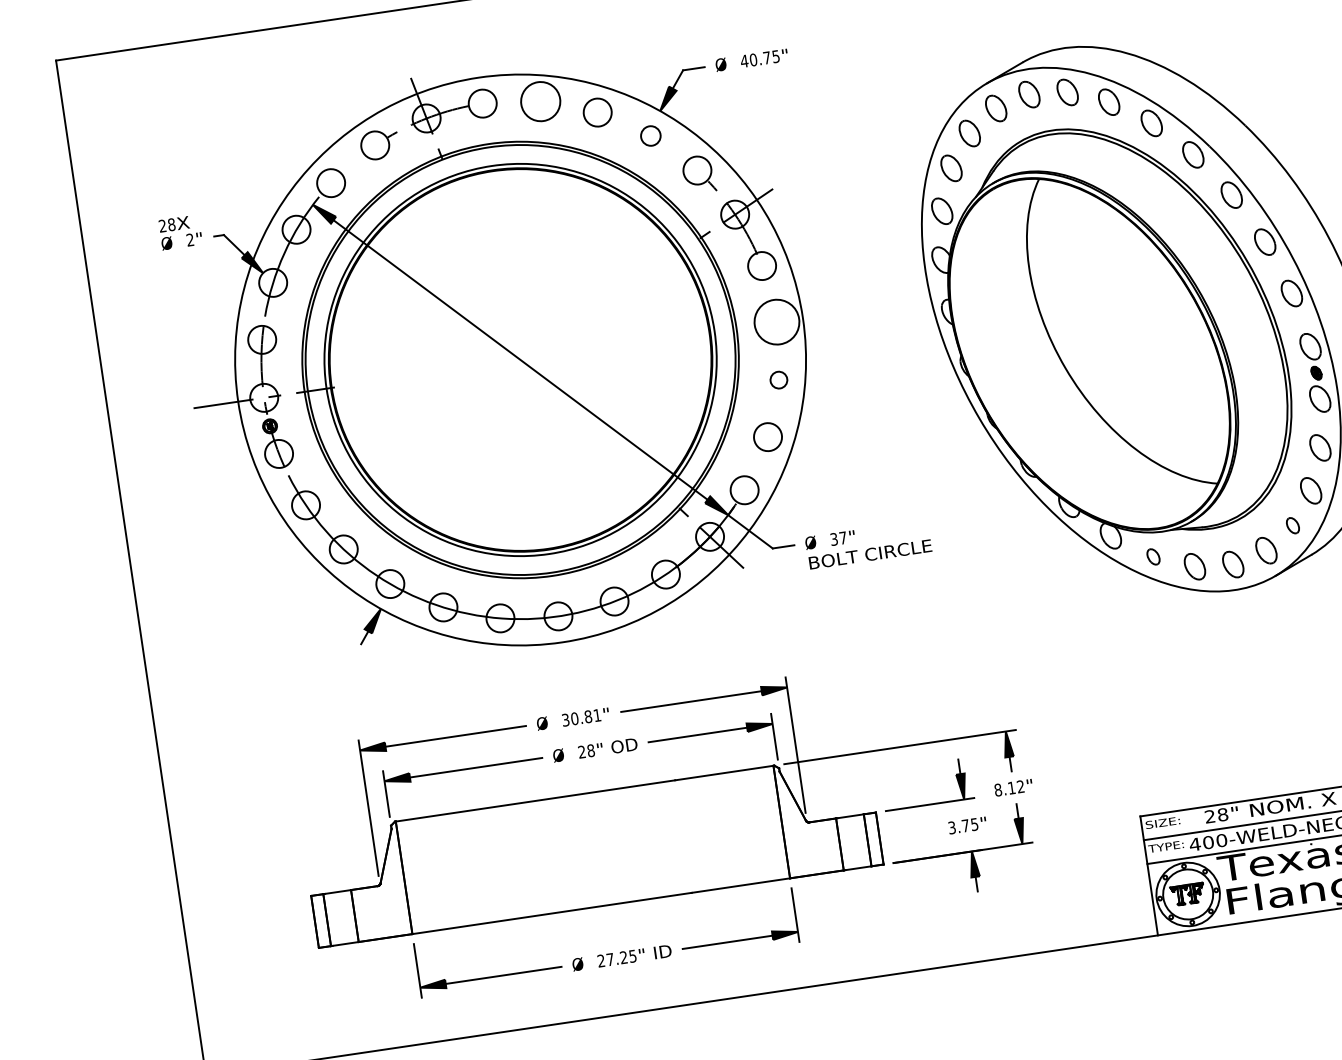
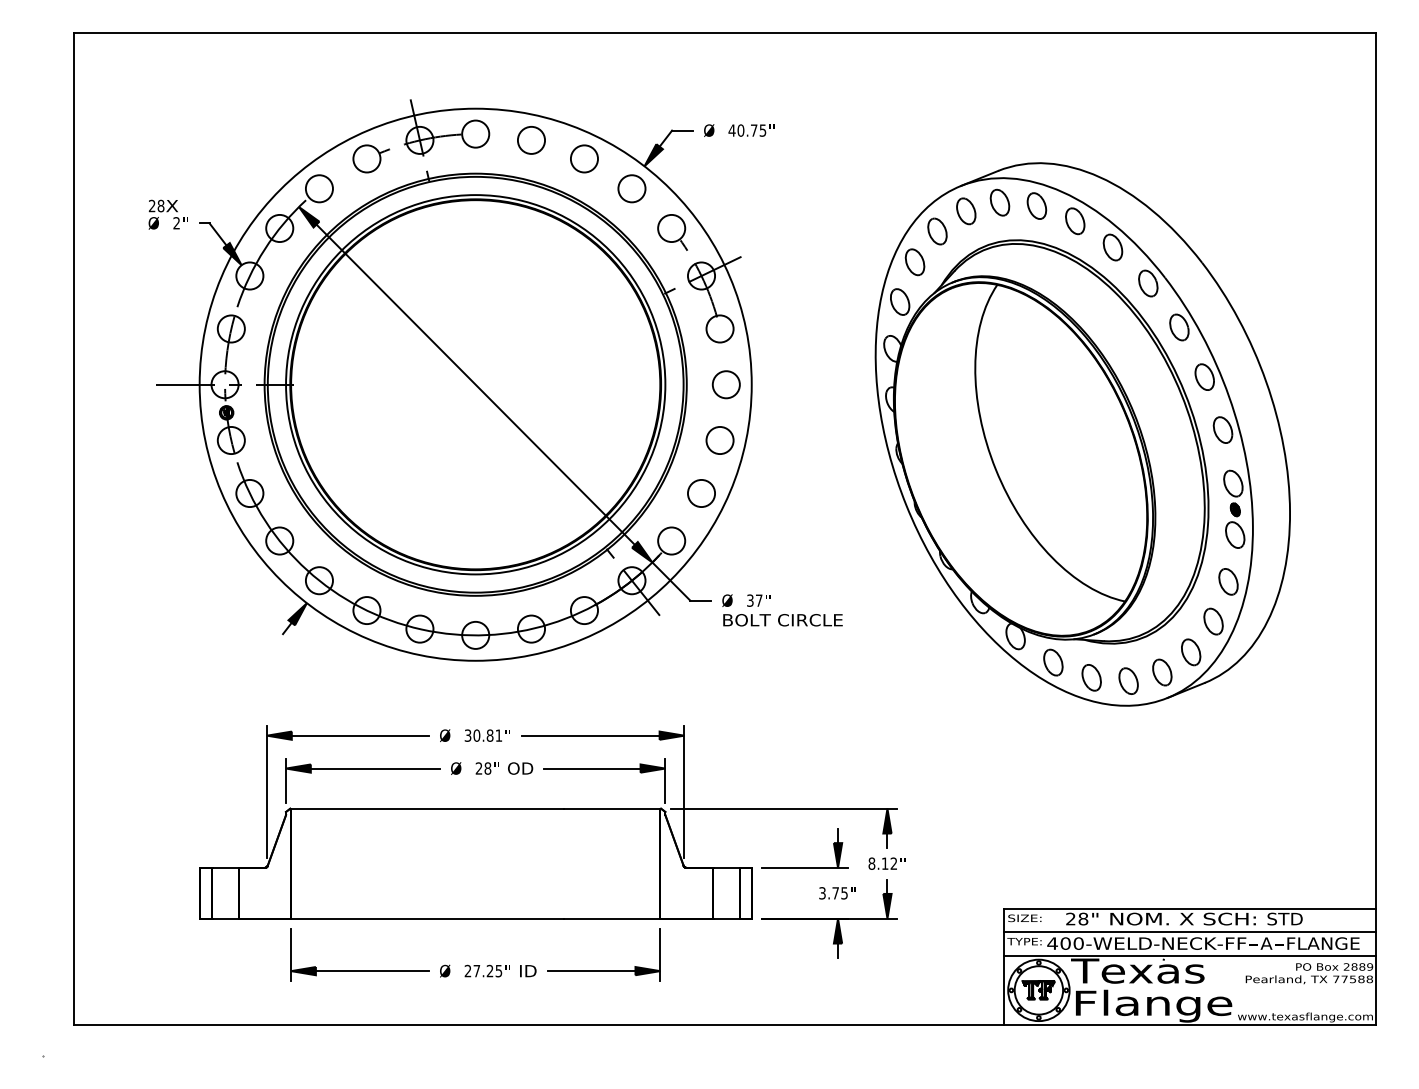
circle: (540, 100) -> (531, 139), size x0.71
circle: (650, 135) -> (631, 188), size x1.43
circle: (776, 322) -> (725, 384), size x0.62
circle: (778, 380) -> (719, 440), size x1.67
part: (1293, 525) -> (1191, 652), size x1.67
part: (1153, 556) -> (1053, 662), size x1.67

